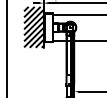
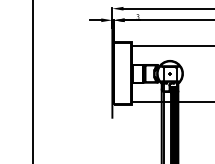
hatch: (33, 26) -> (89, 71), removed

